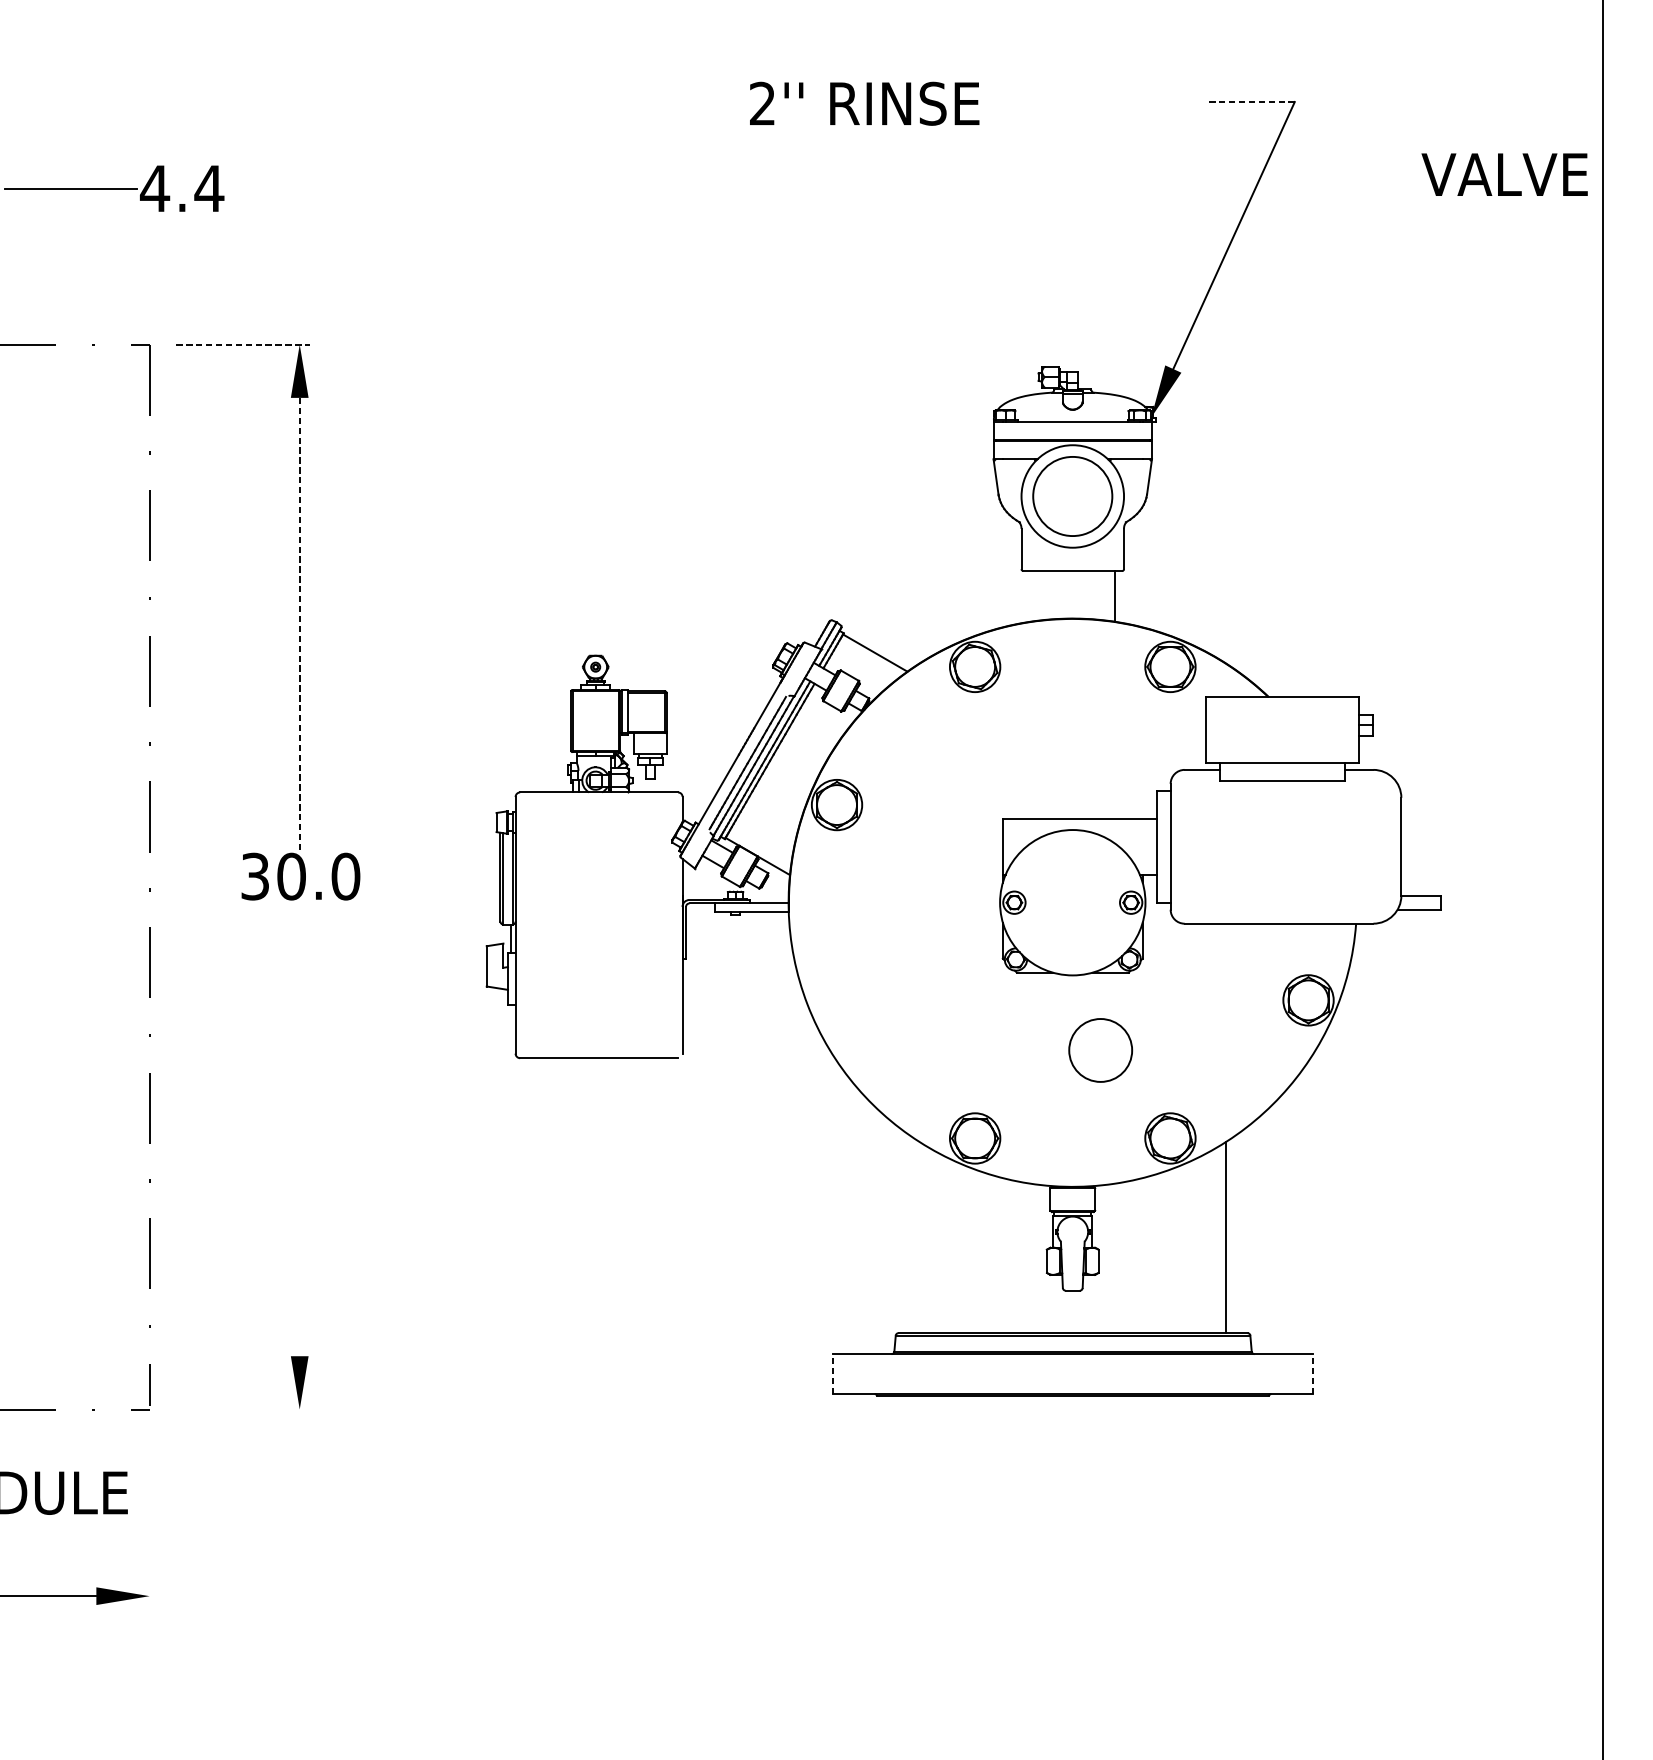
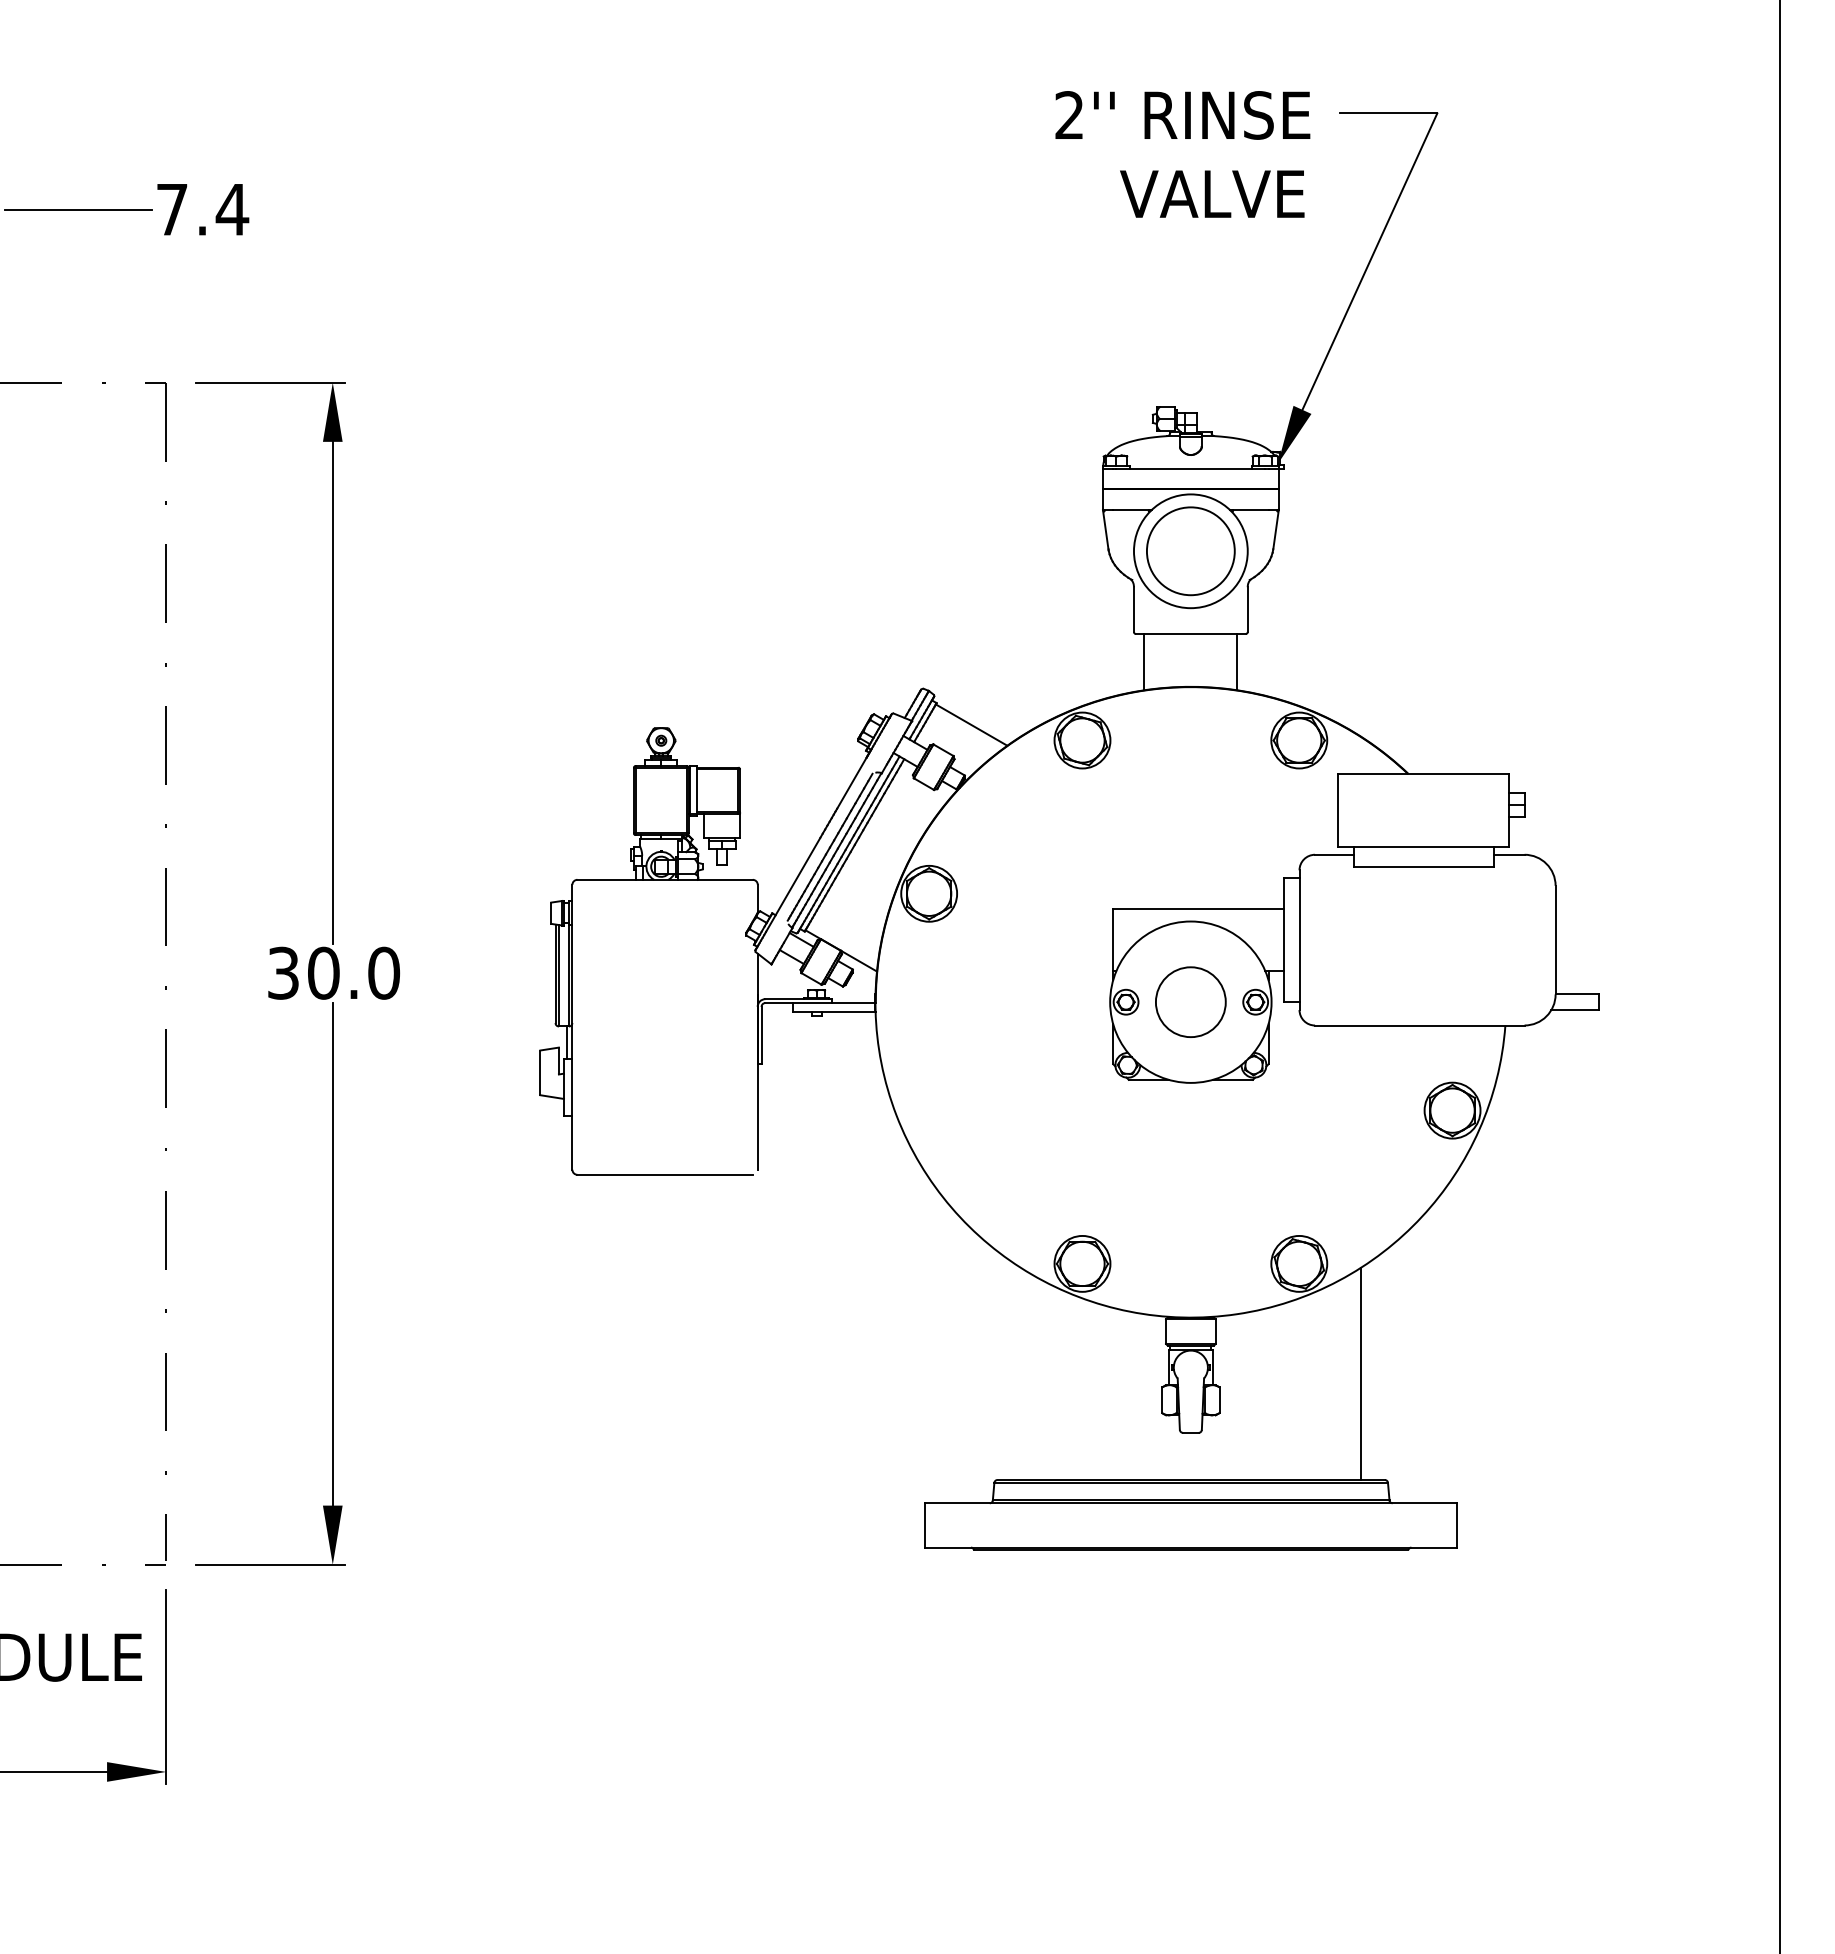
line: (1250, 102) -> (1388, 113), dashed -> solid
text: (864, 103) -> (1182, 115), moved
text: (1504, 174) -> (1212, 193), moved
text: (154, 188) -> (171, 209), 4.4 -> 7.4
line: (243, 344) -> (270, 382), dashed -> solid
line: (1031, 596) -> (1144, 662), added
line: (299, 624) -> (332, 693), dashed -> solid
circle: (1100, 1049) -> (1190, 1001), moved
line: (299, 1129) -> (332, 1254), added
line: (833, 1373) -> (925, 1524), dashed -> solid
line: (1312, 1373) -> (1457, 1524), dashed -> solid
line: (242, 1409) -> (269, 1564), added
line: (149, 1519) -> (166, 1686), added

